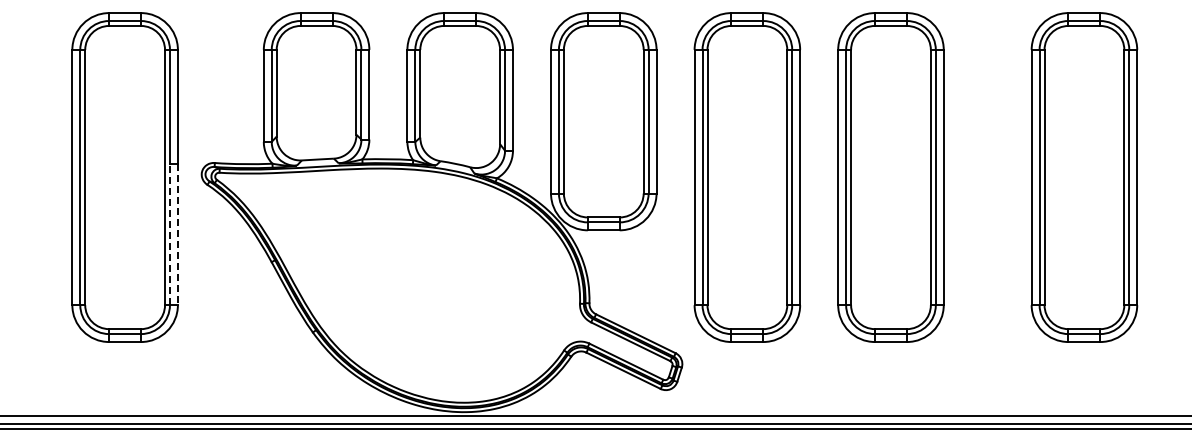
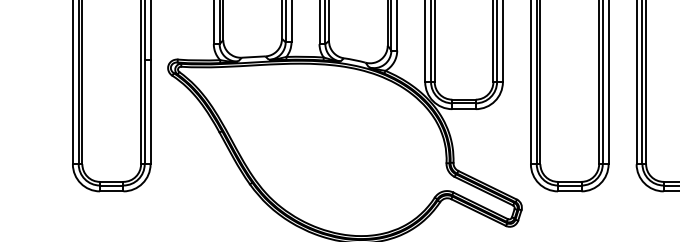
line: (169, 234) -> (144, 112), dashed -> solid
line: (177, 234) -> (150, 112), dashed -> solid

